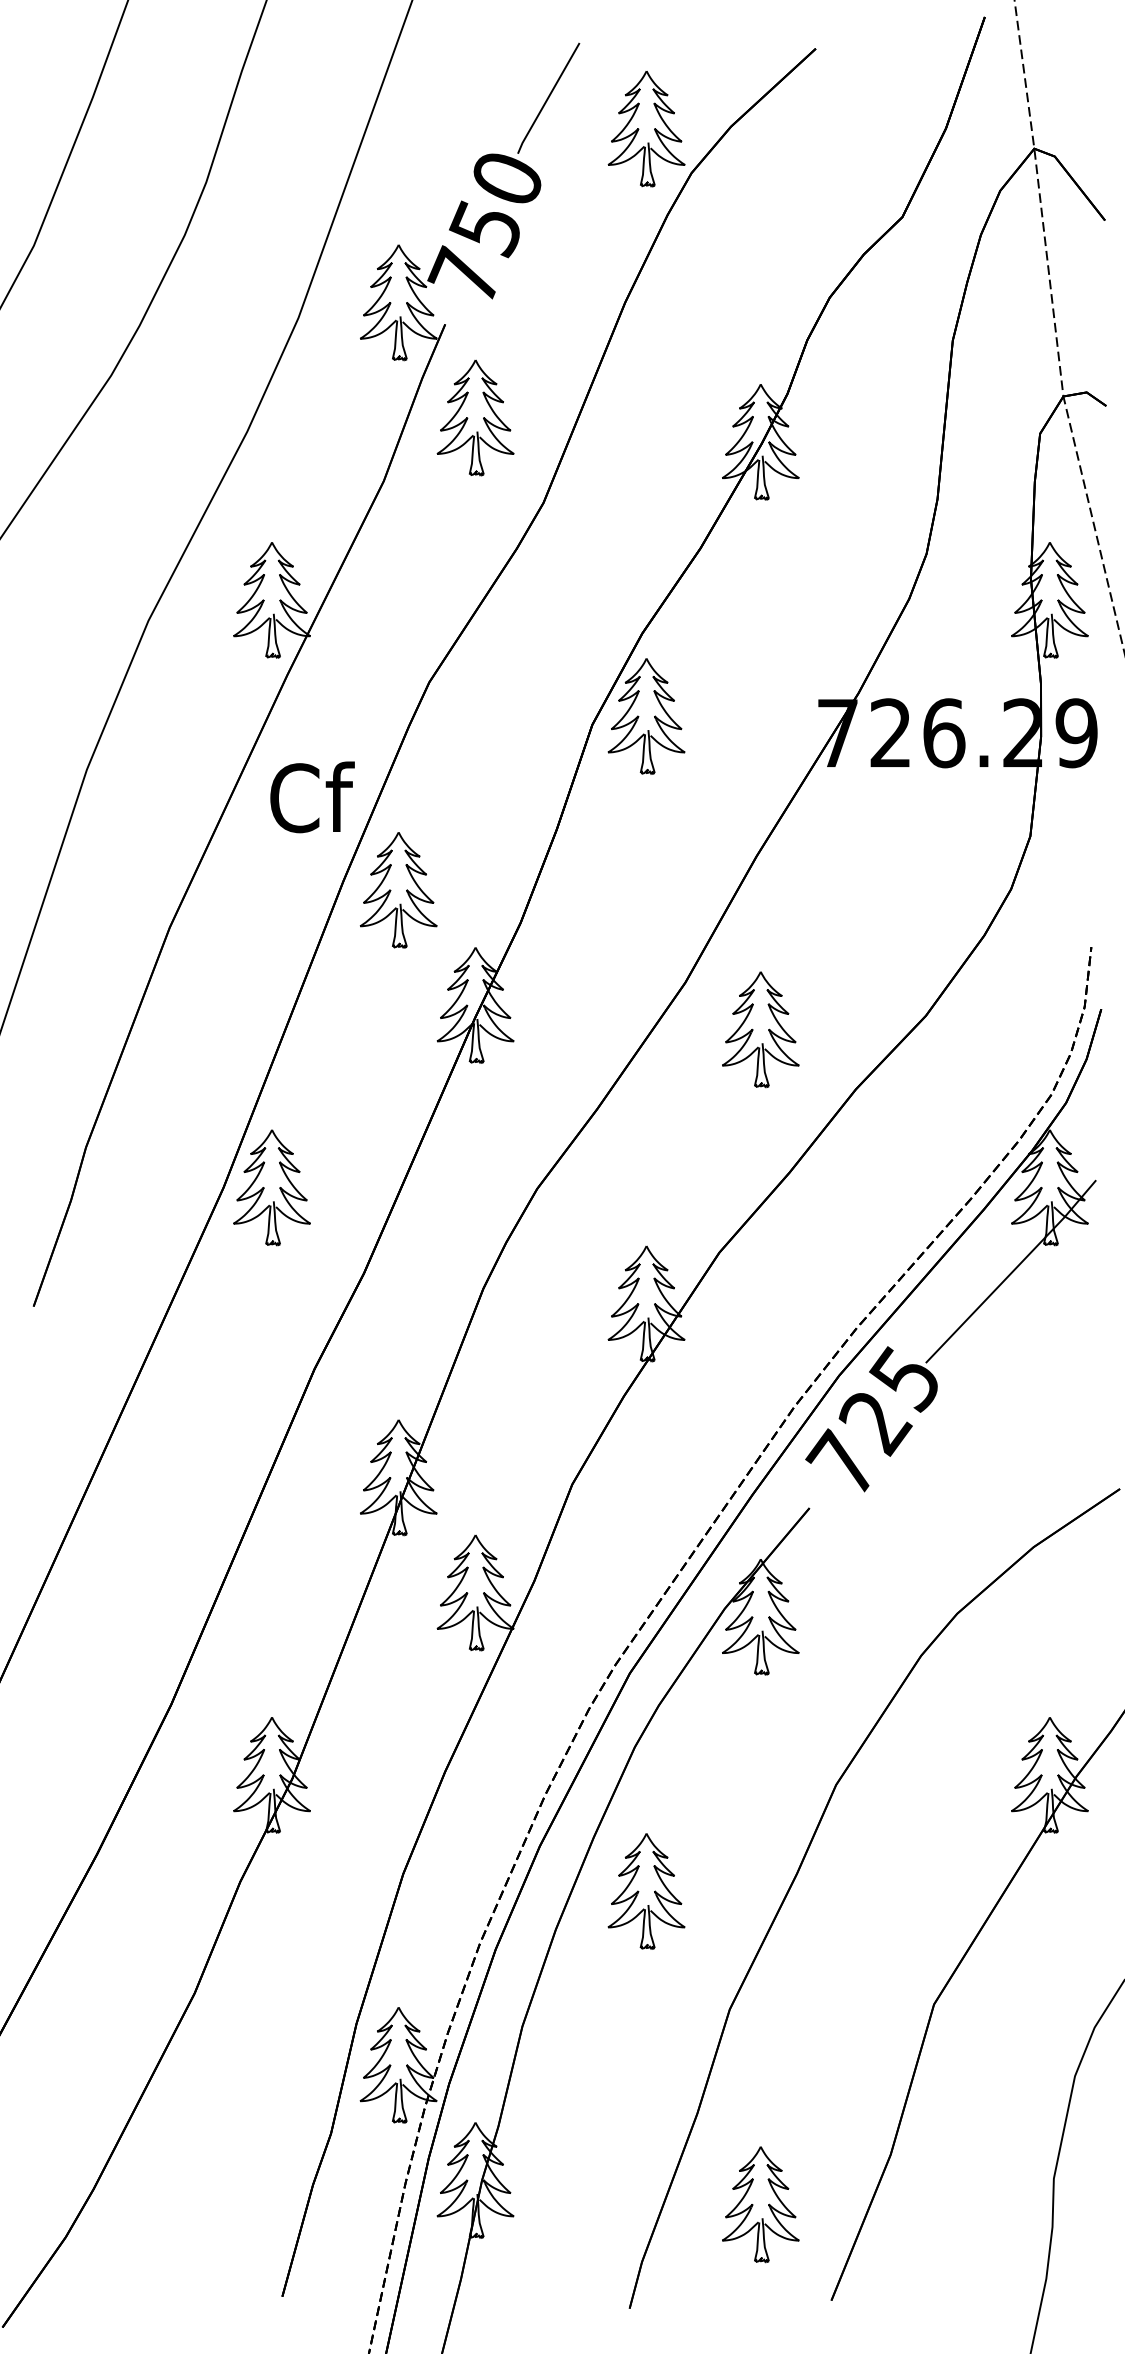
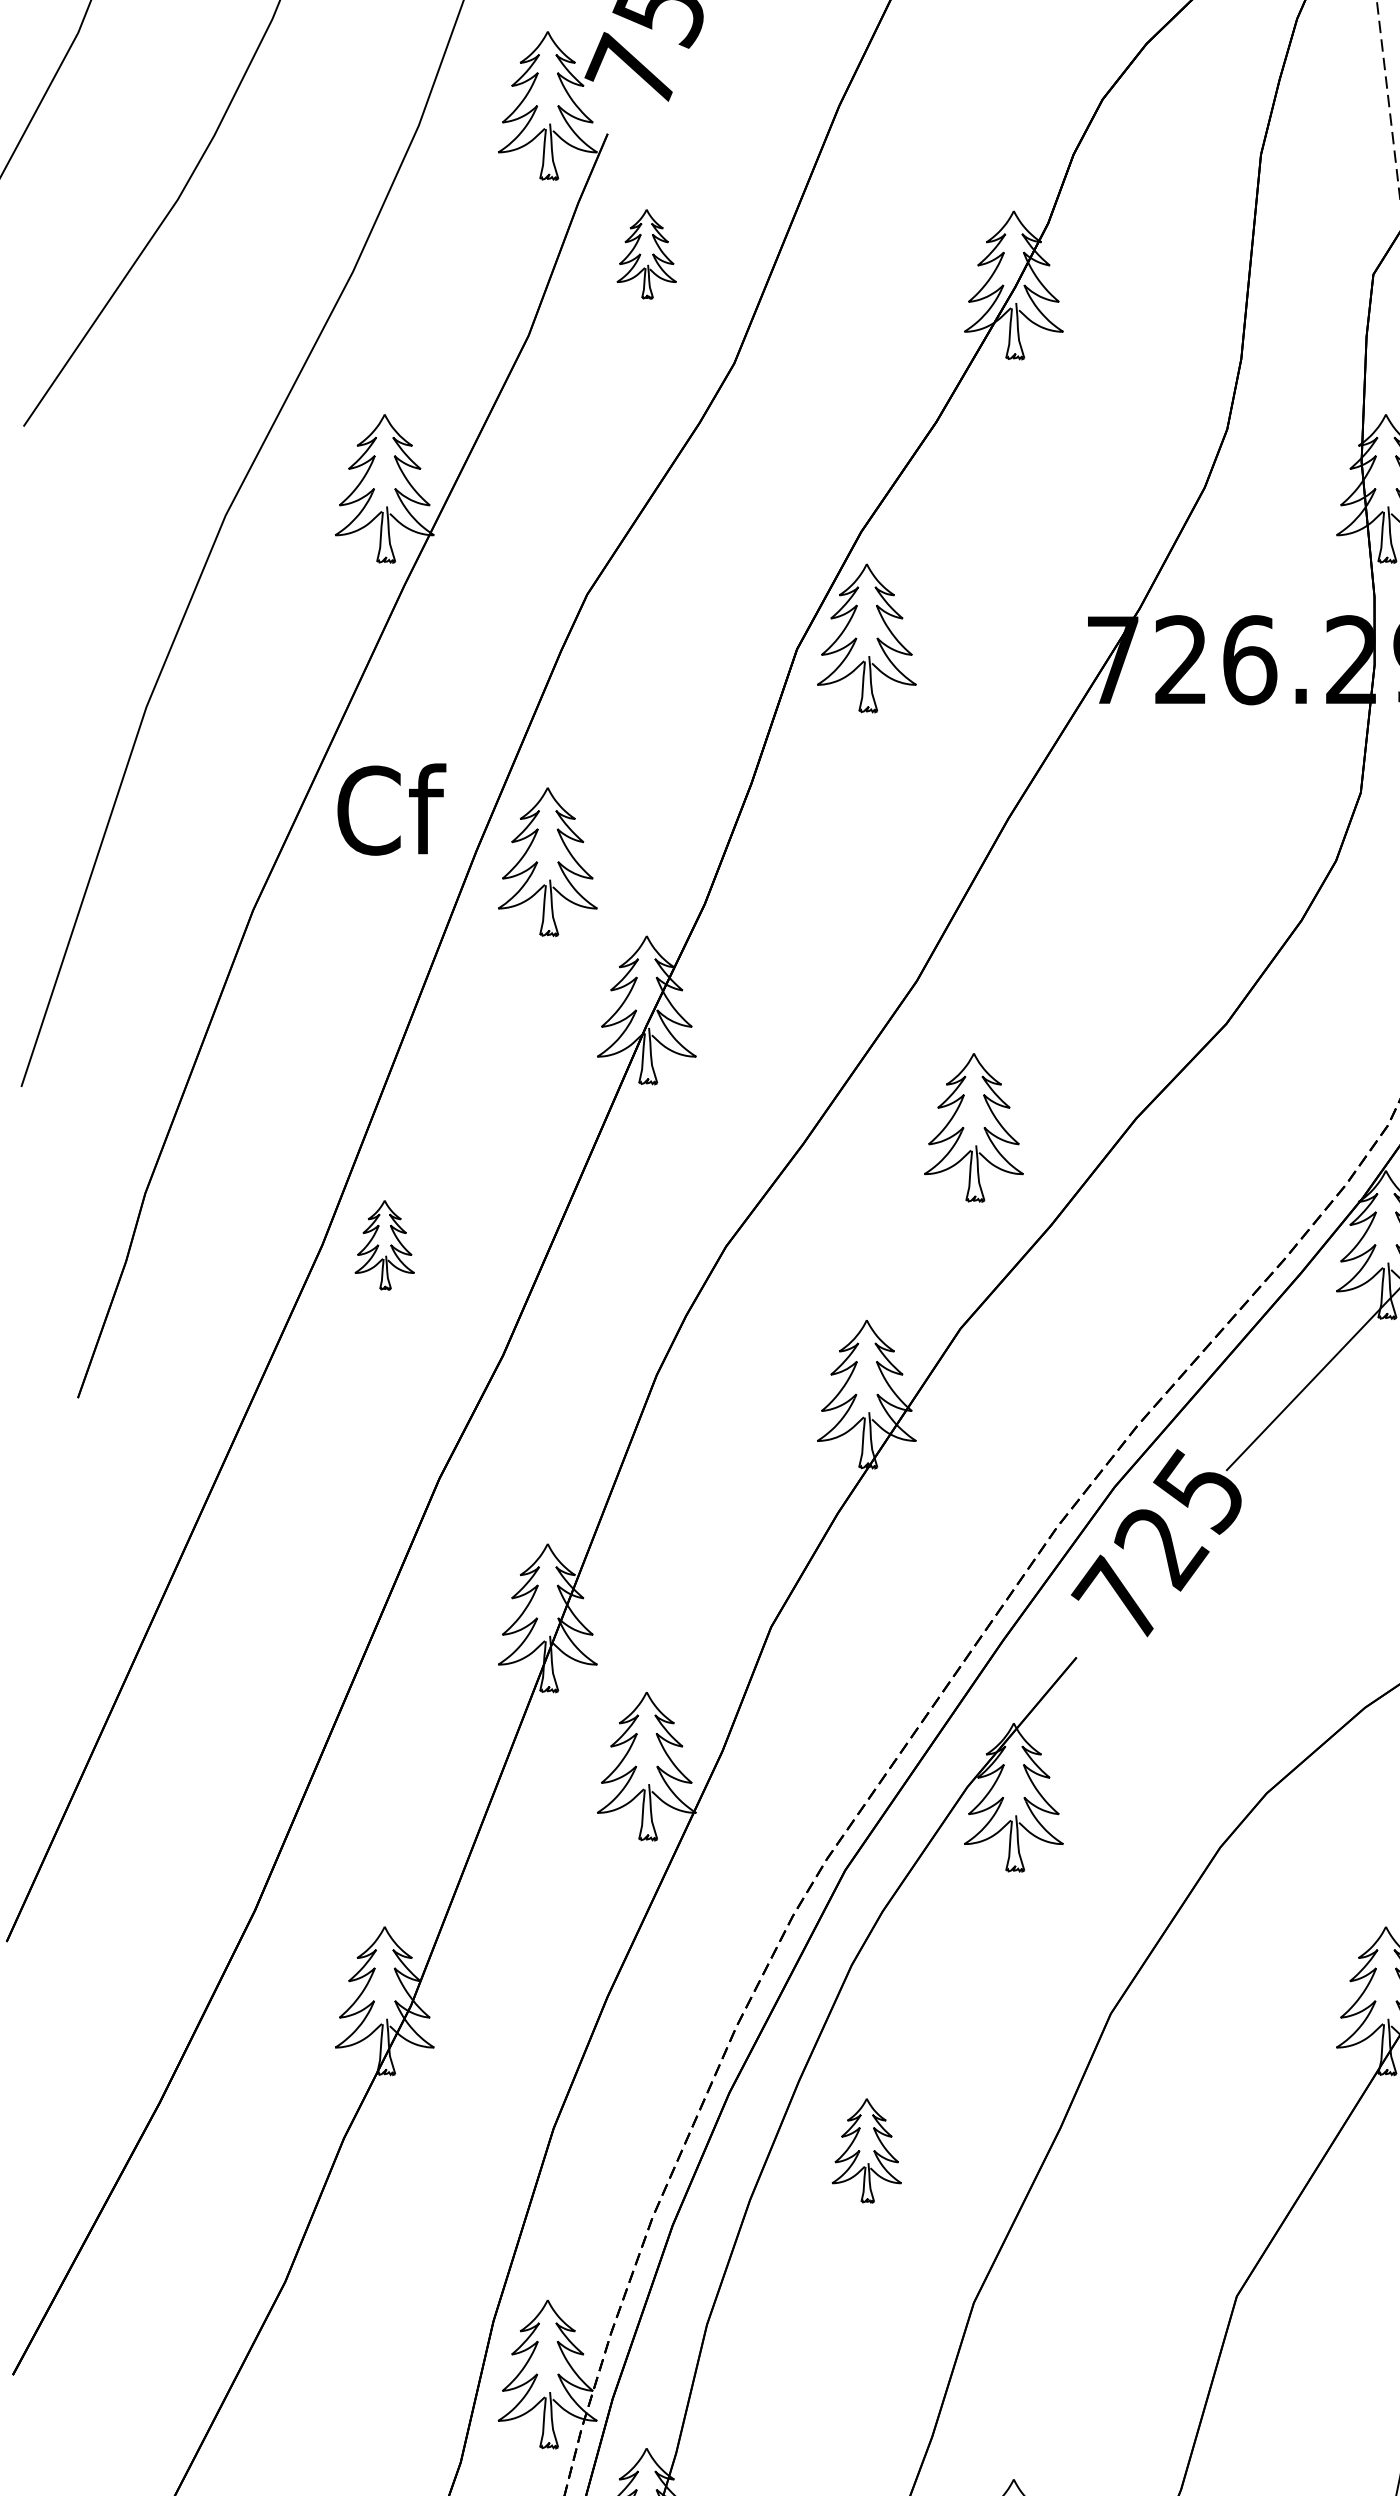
part: (475, 417) -> (646, 253), size x0.6
text: (312, 797) -> (391, 809), moved
part: (760, 1029) -> (973, 1127), moved
part: (271, 1187) -> (384, 1244), size x0.6
part: (646, 1891) -> (866, 2150), size x0.7

